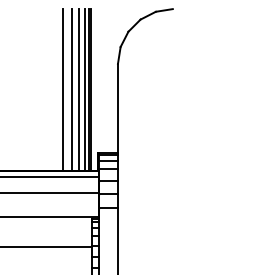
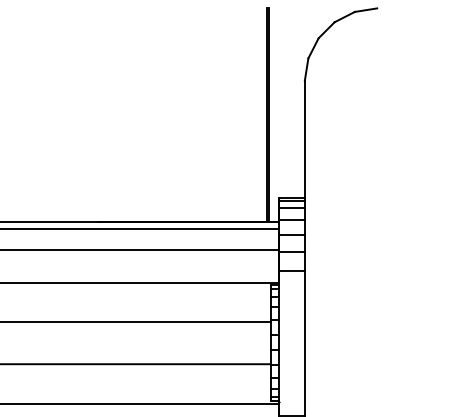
line: (63, 89) -> (232, 114), removed
line: (71, 89) -> (243, 114), removed
line: (79, 89) -> (253, 114), removed
line: (85, 89) -> (261, 114), removed

